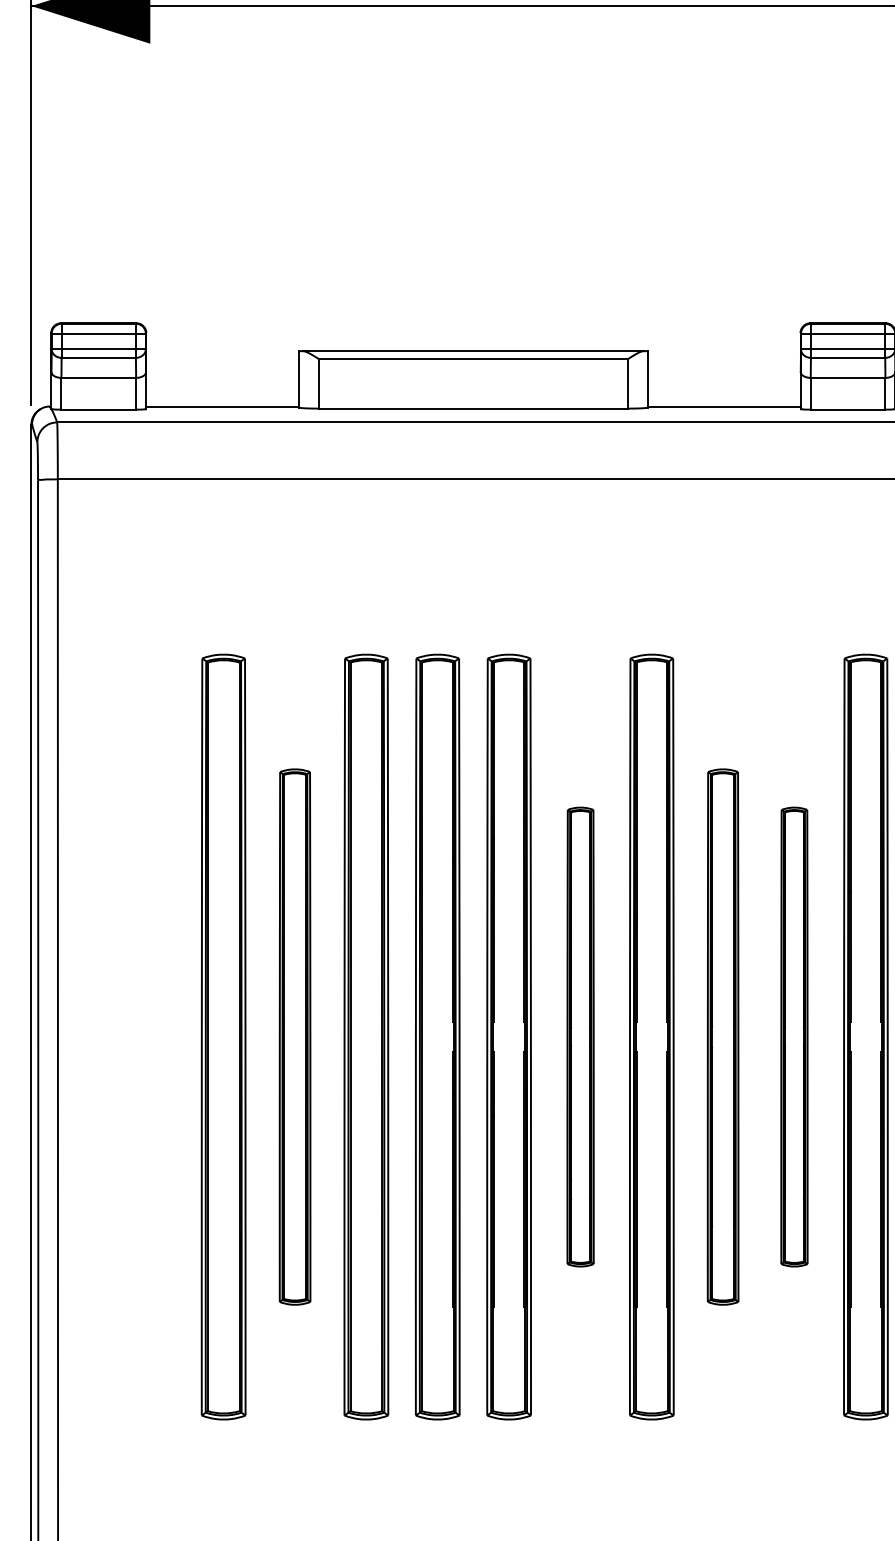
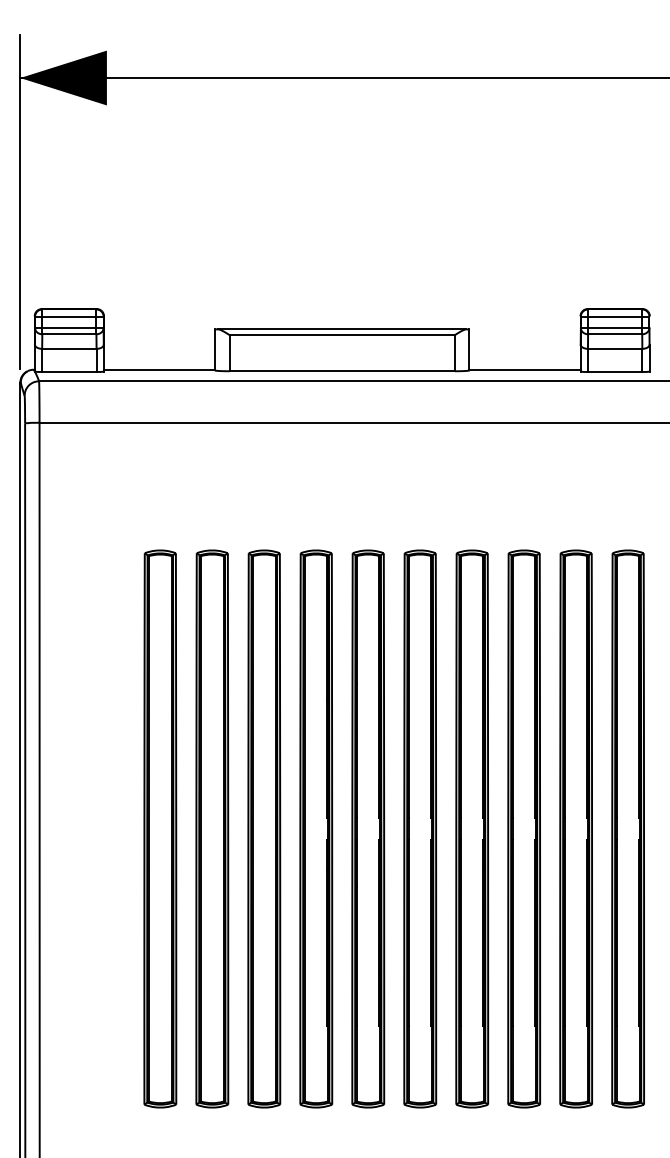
part: (295, 1036) -> (212, 828), size x1.43
part: (580, 1036) -> (420, 828), size x1.67
part: (722, 1036) -> (523, 828), size x1.43
part: (793, 1036) -> (575, 828), size x1.67

